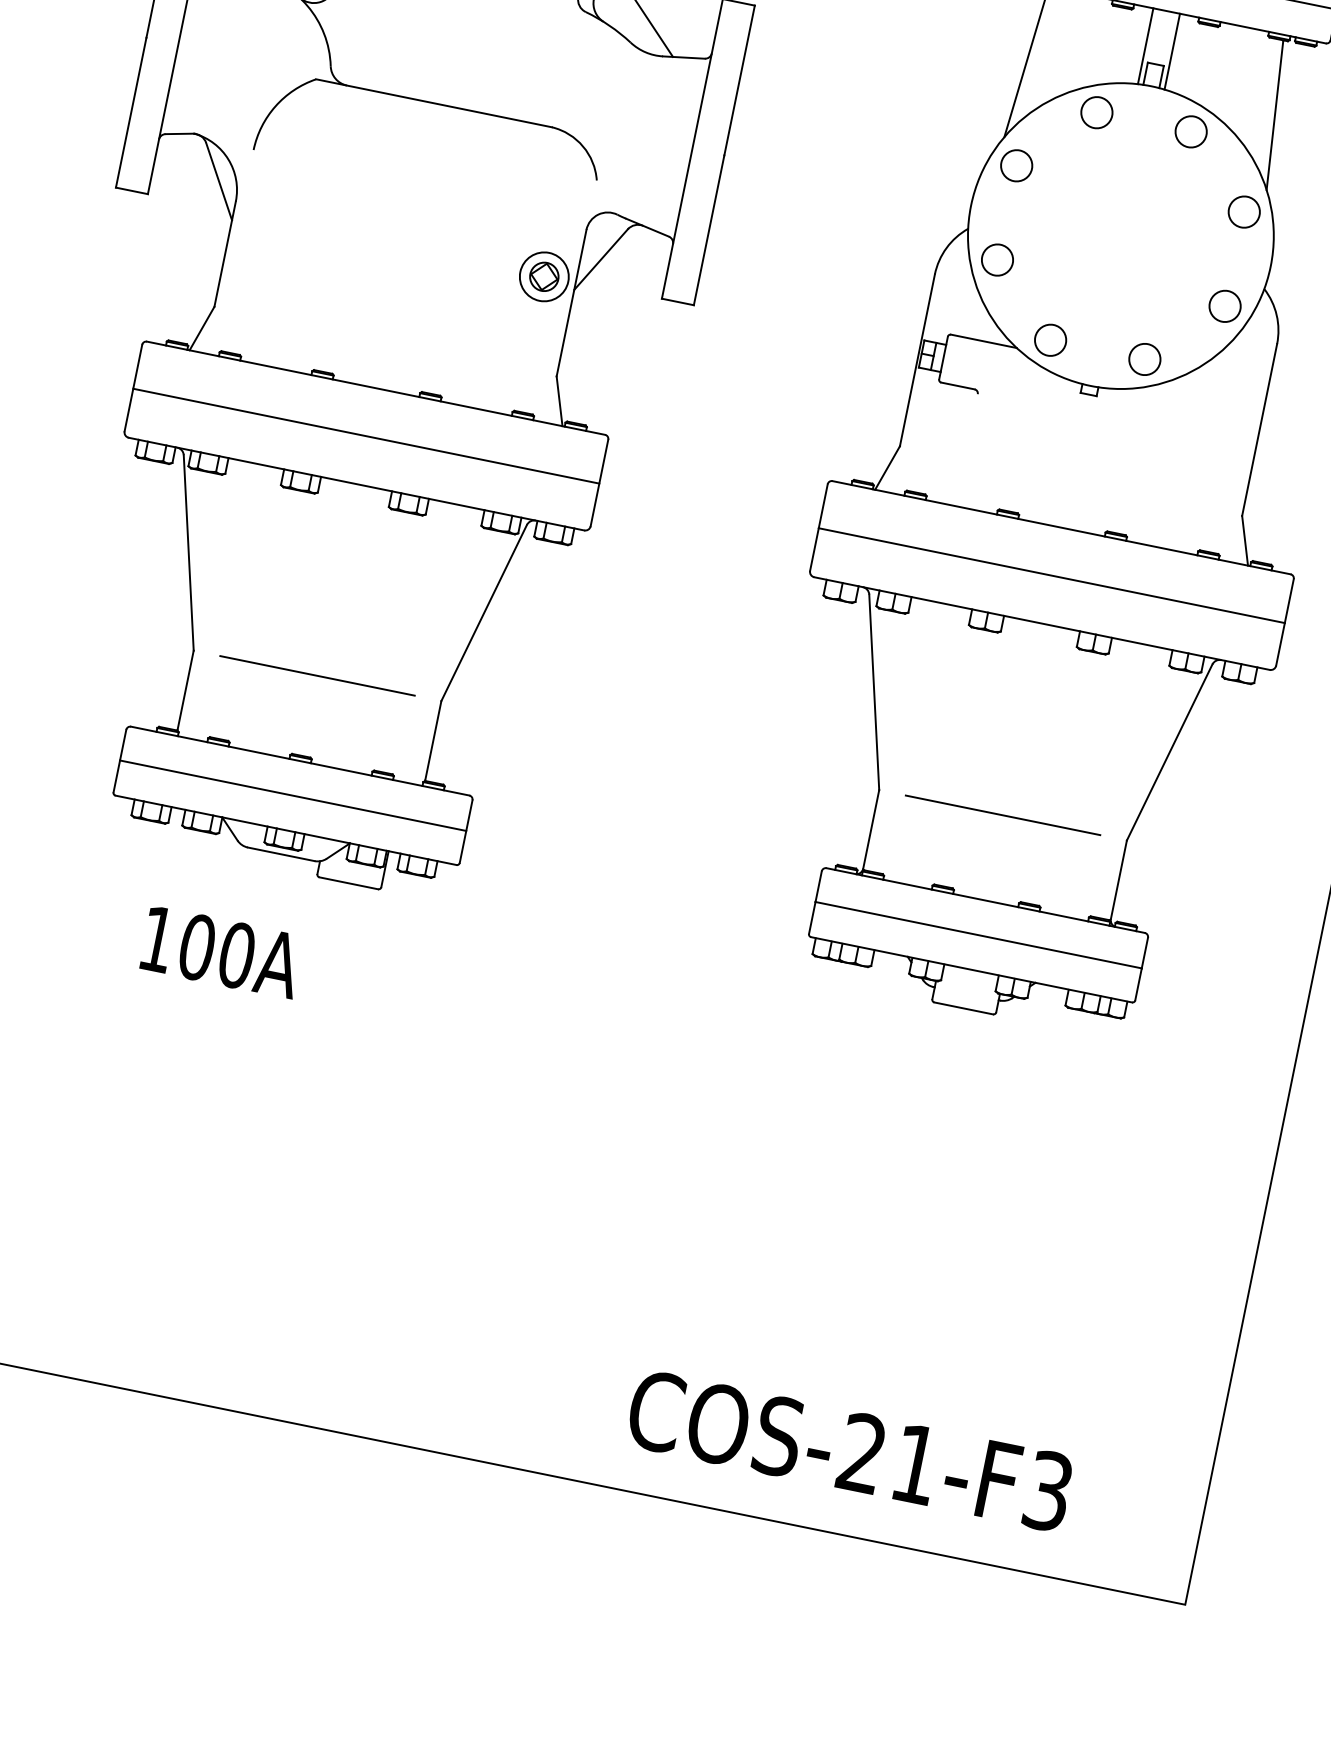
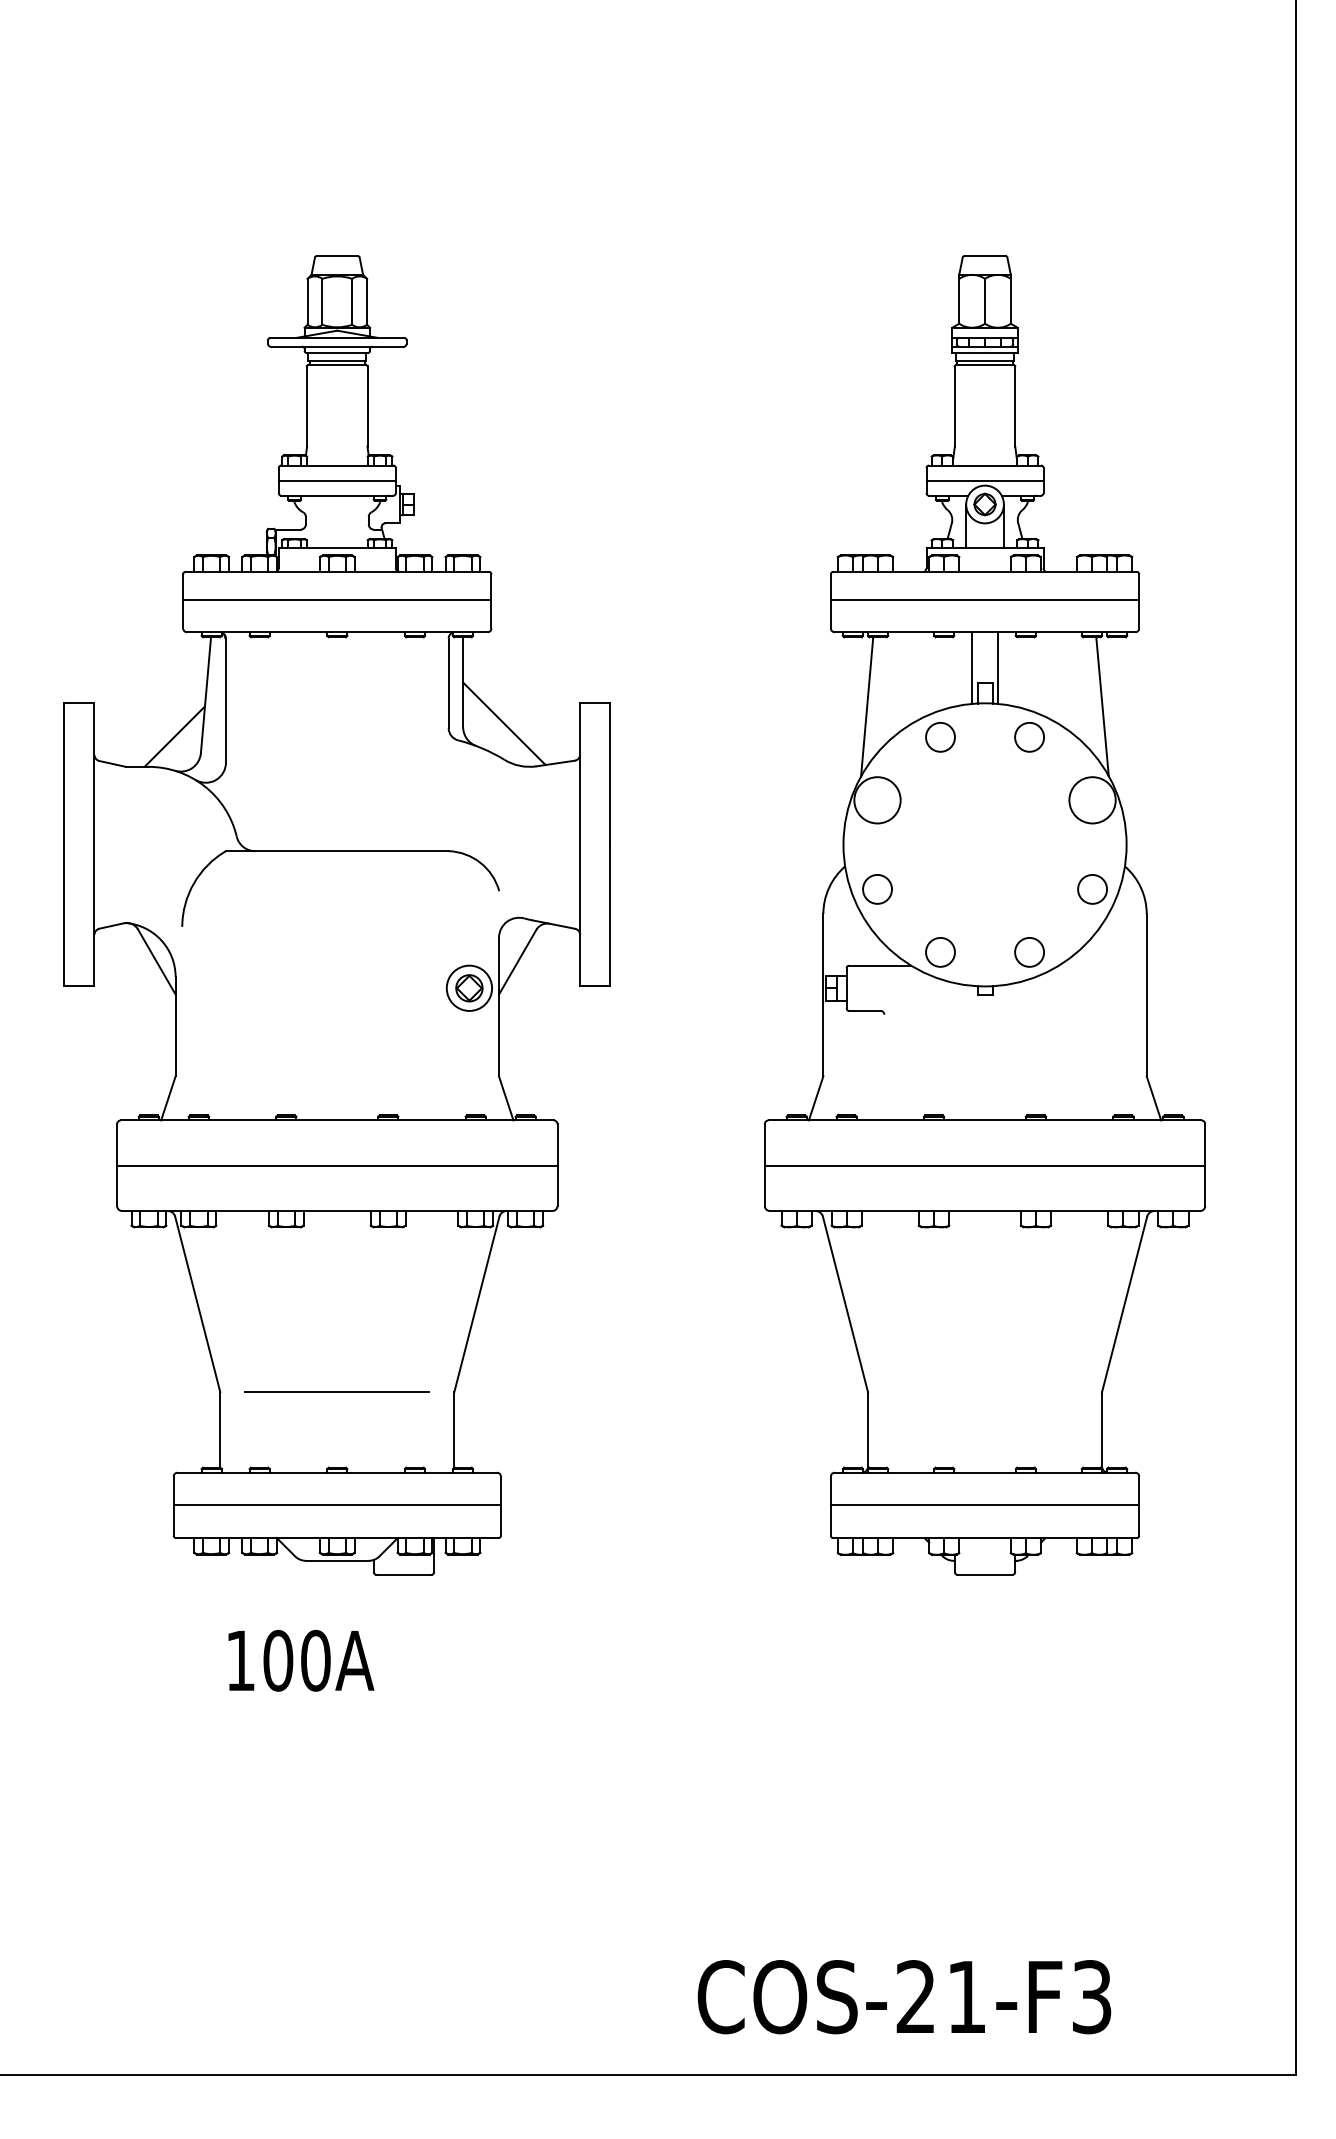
circle: (1016, 164) -> (877, 799), size x1.6
circle: (1244, 211) -> (1092, 799), size x1.6
line: (1002, 815) -> (984, 1392), removed
text: (849, 1451) -> (904, 1997), moved

